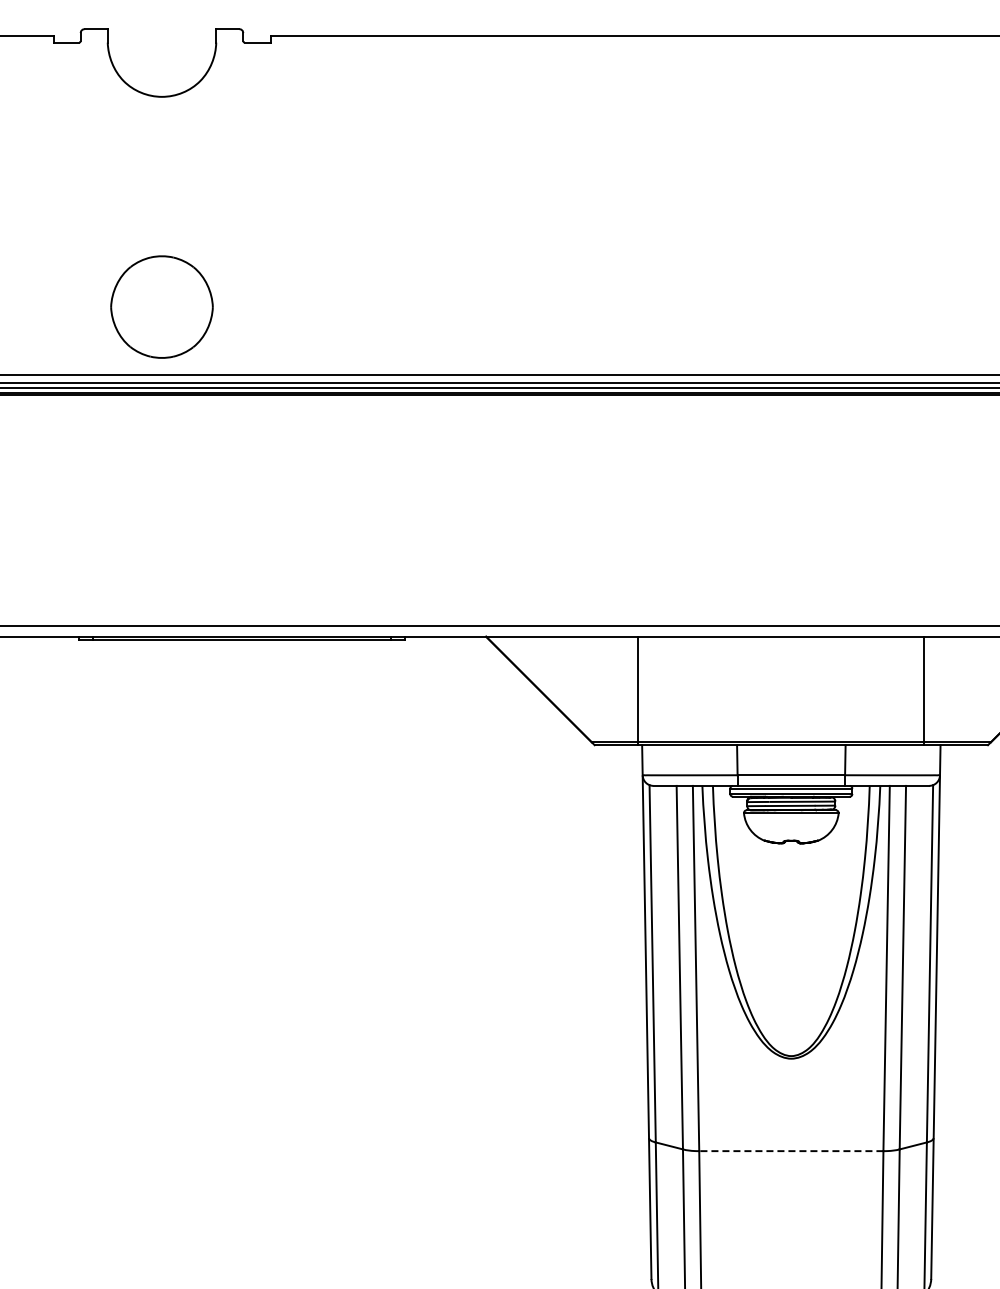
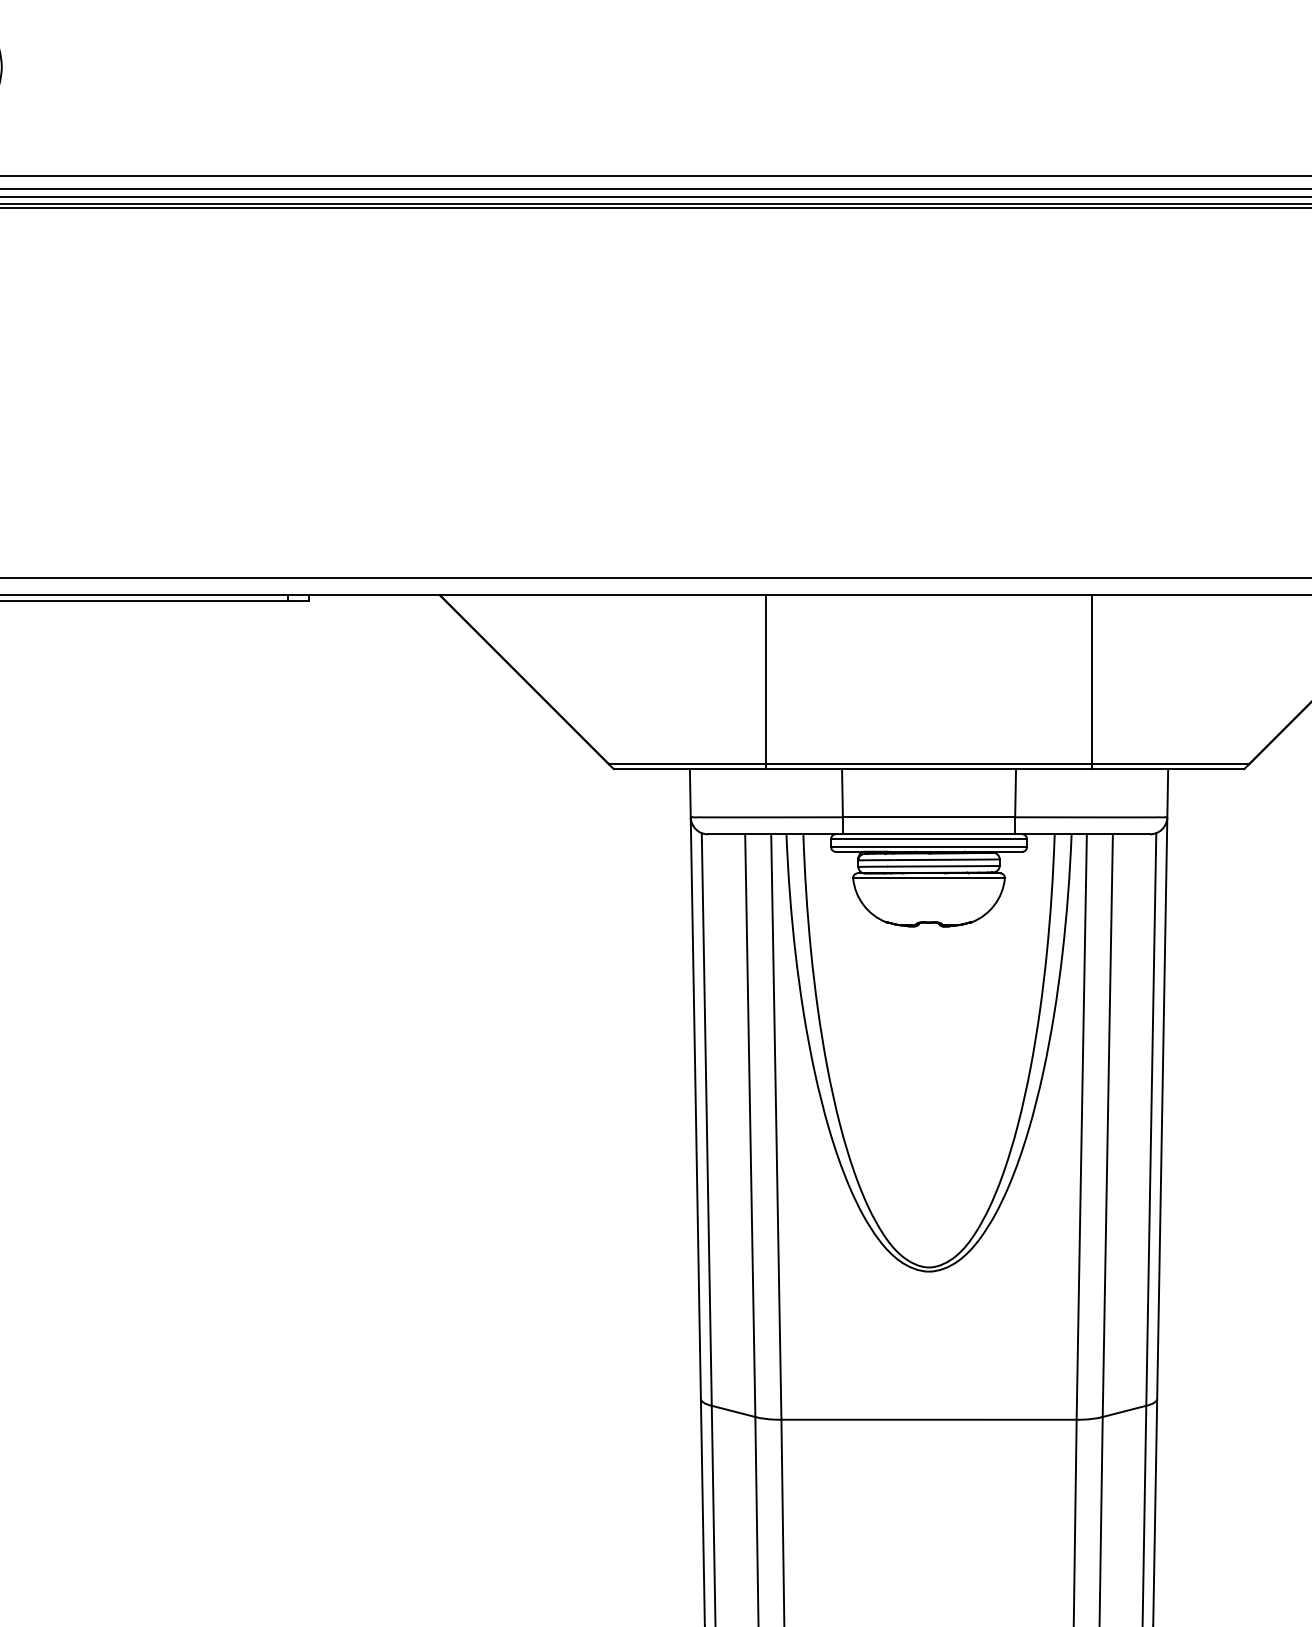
line: (637, 690) -> (765, 681), moved
line: (924, 690) -> (1092, 681), moved
line: (790, 1151) -> (927, 1420), dashed -> solid

